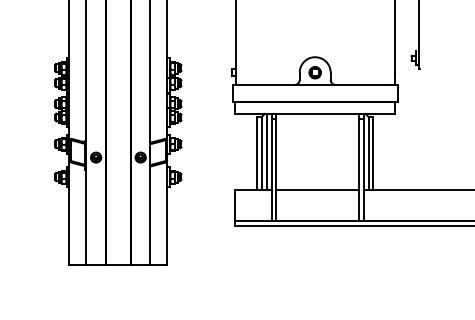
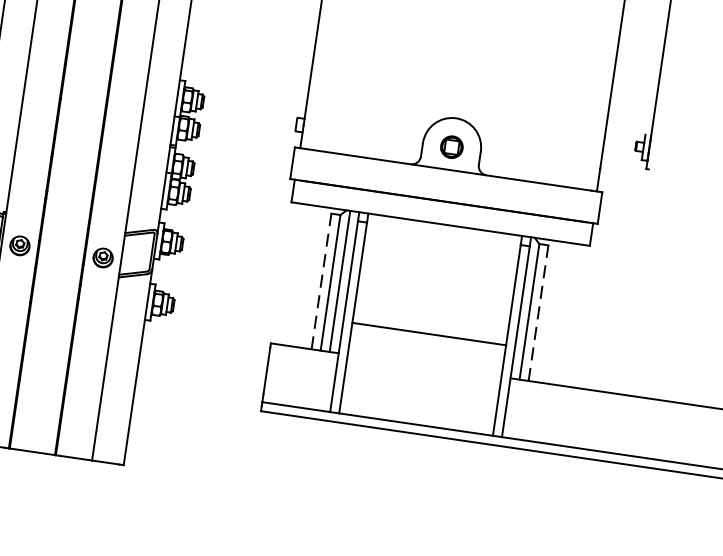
line: (257, 152) -> (322, 280), solid -> dashed
line: (373, 152) -> (538, 311), solid -> dashed
line: (317, 189) -> (429, 334), moved

